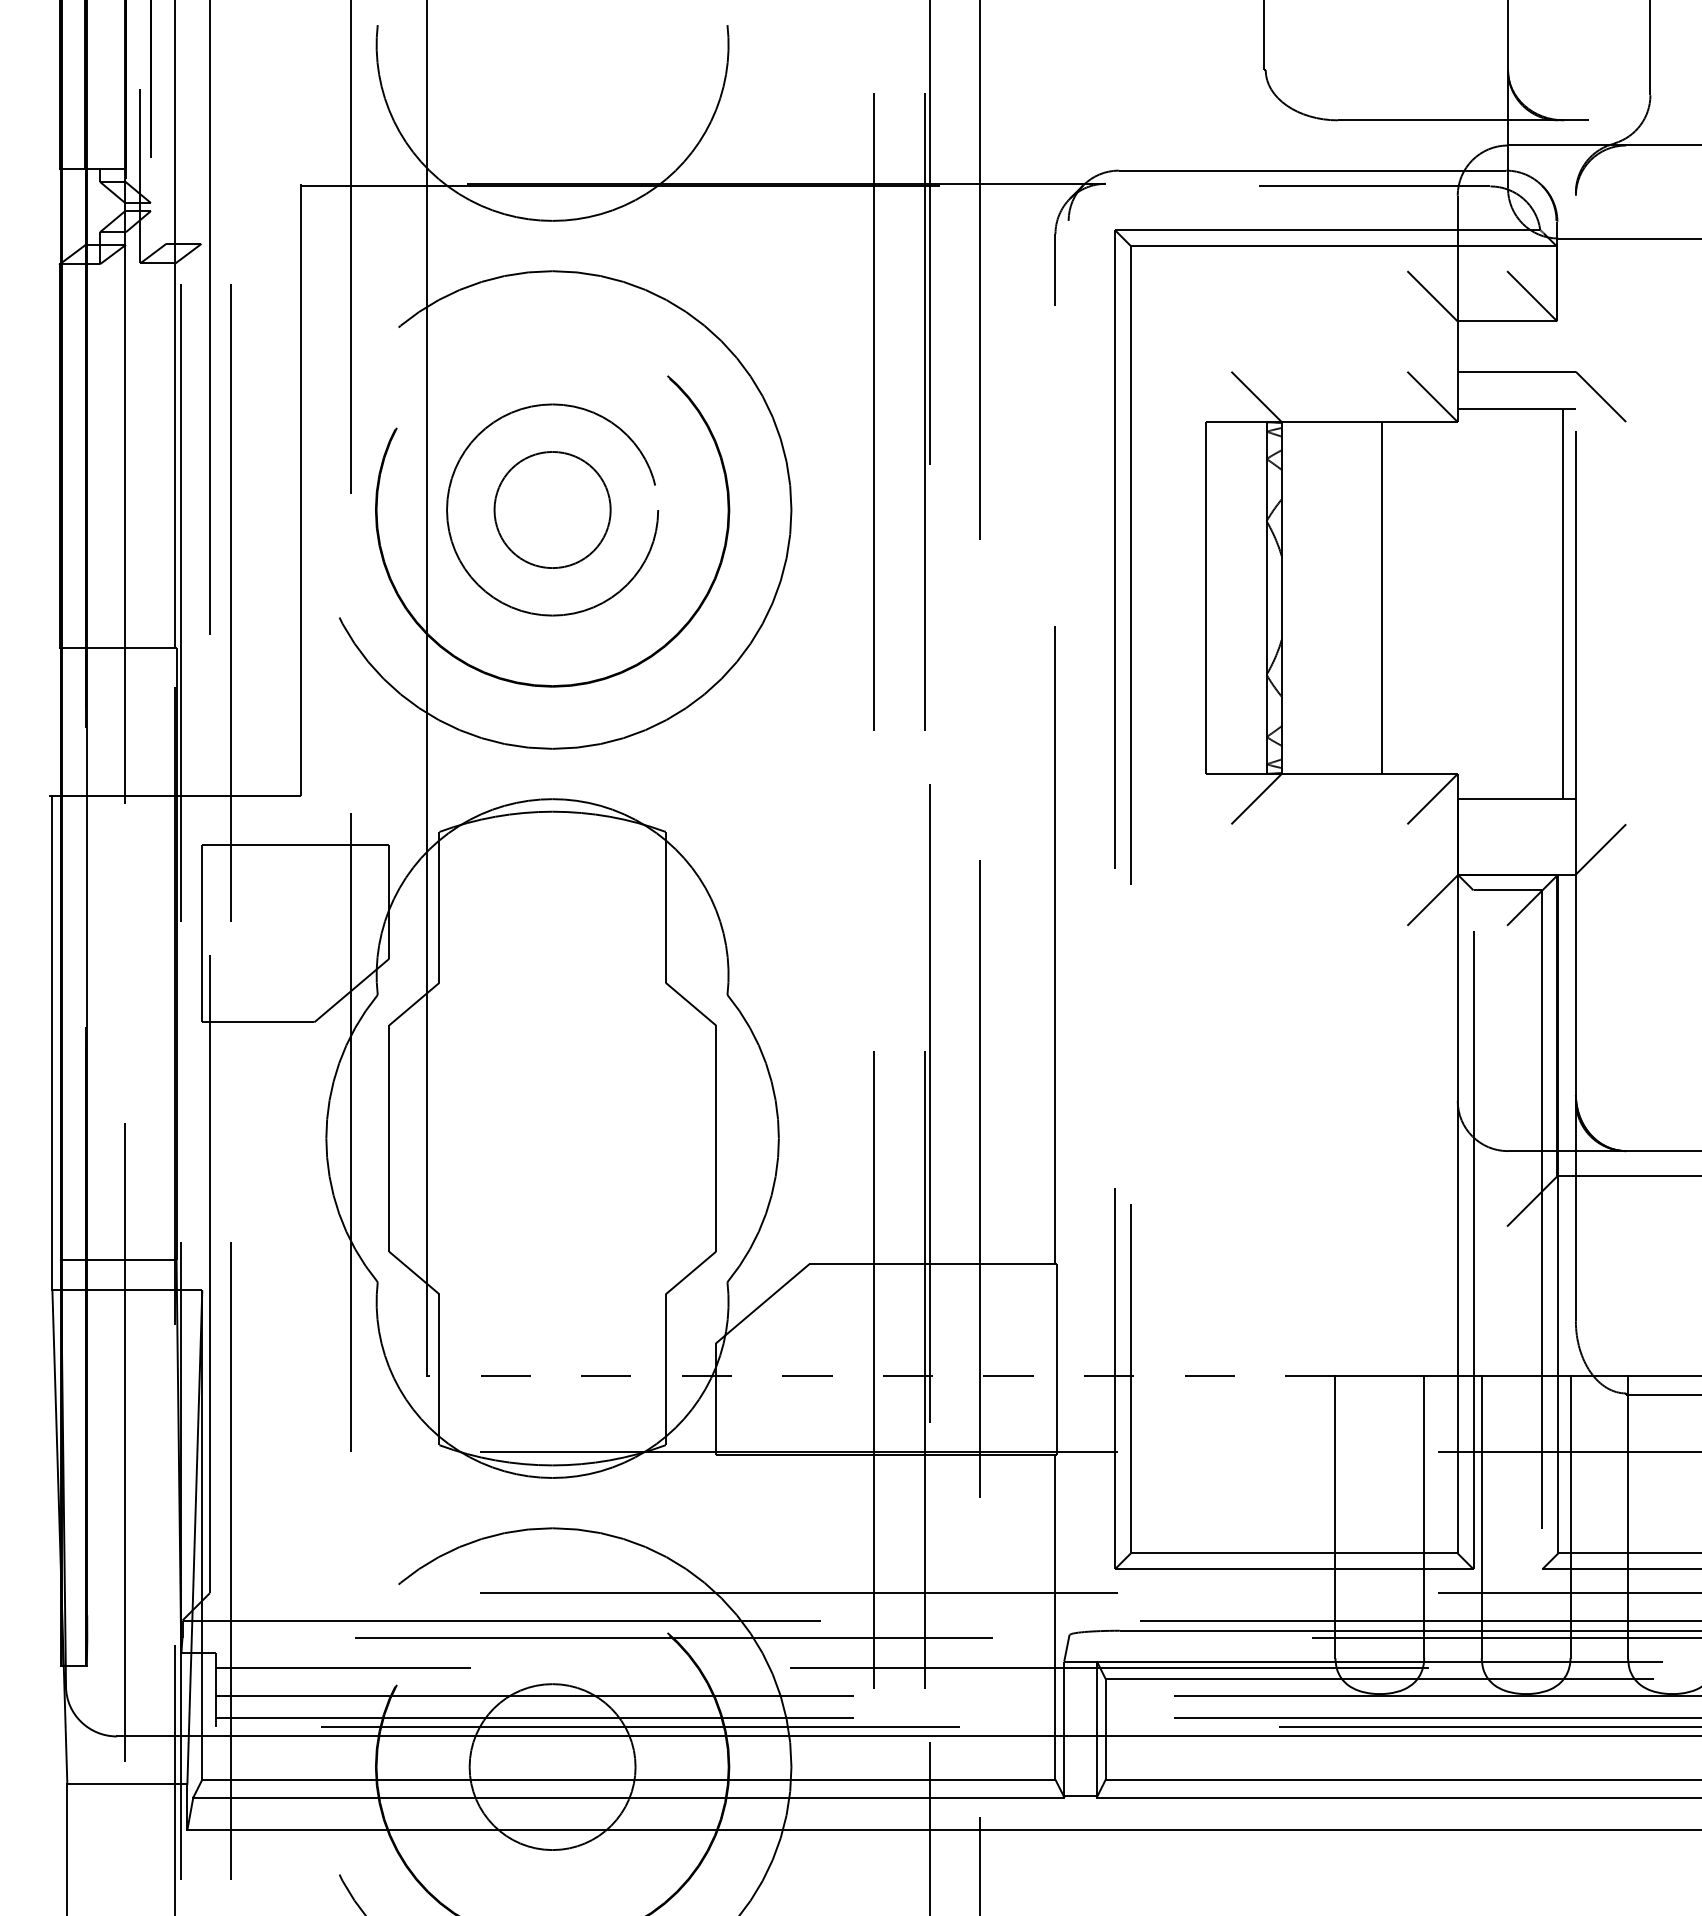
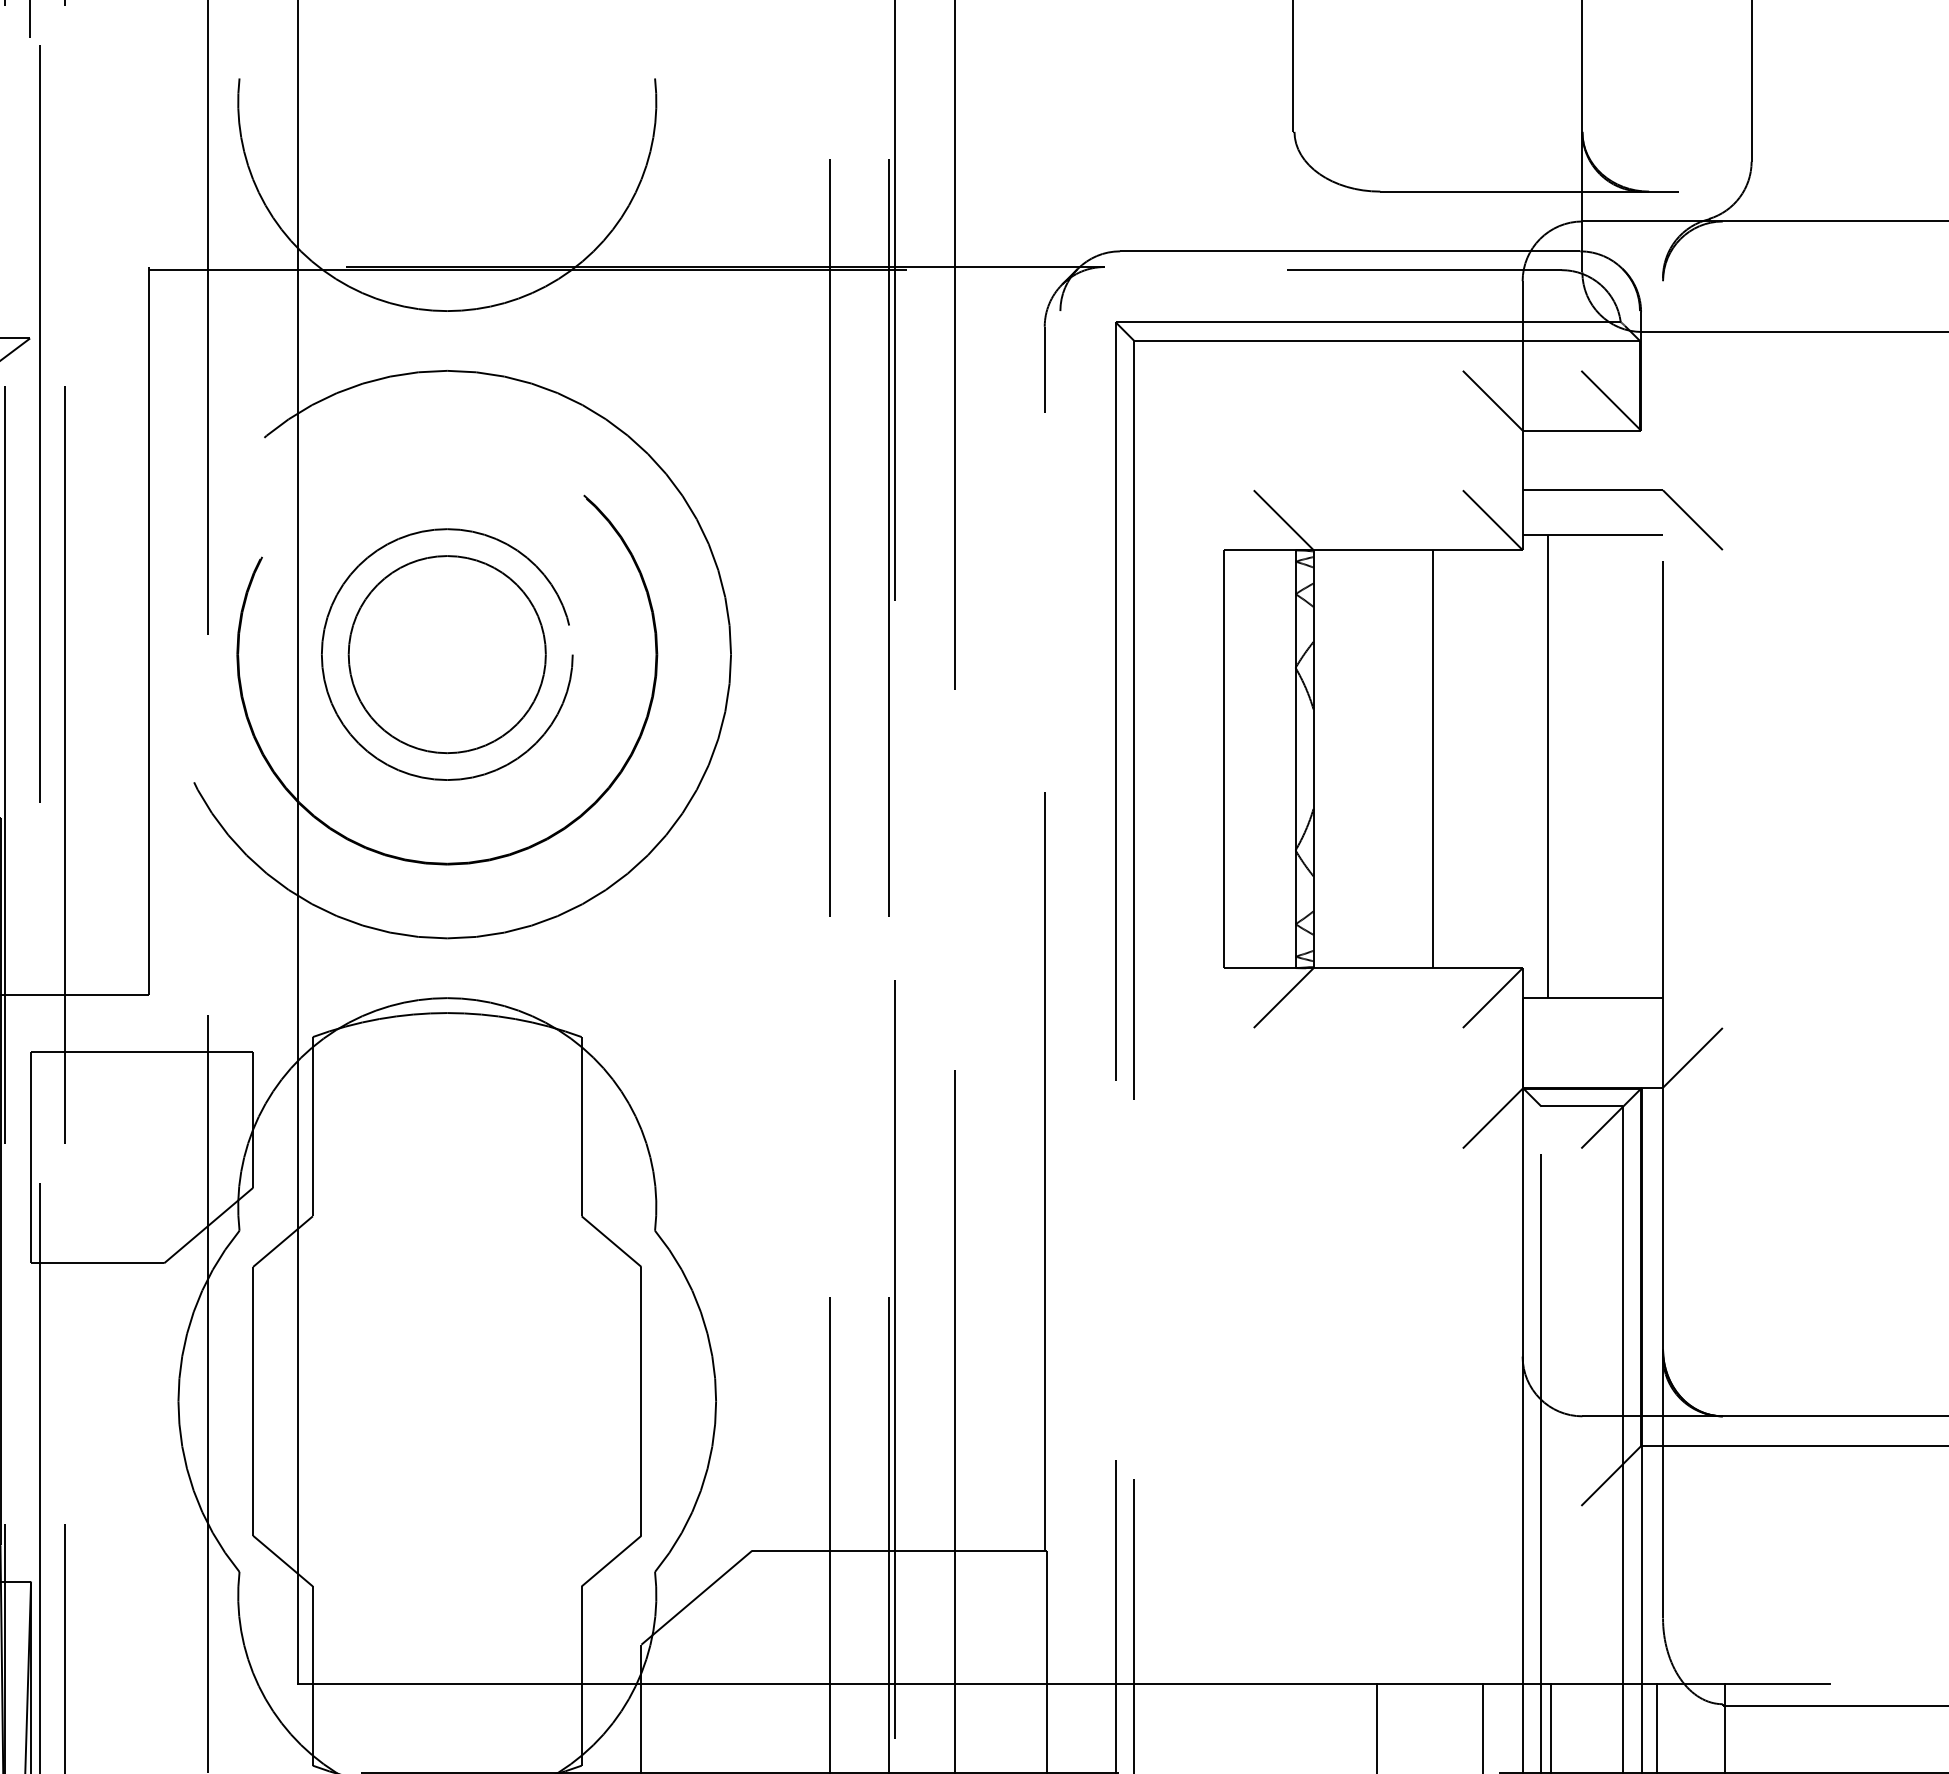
circle: (552, 510) -> (447, 655), size x1.43
line: (1563, 604) -> (1548, 766), moved
line: (880, 1376) -> (836, 1684), dashed -> solid

